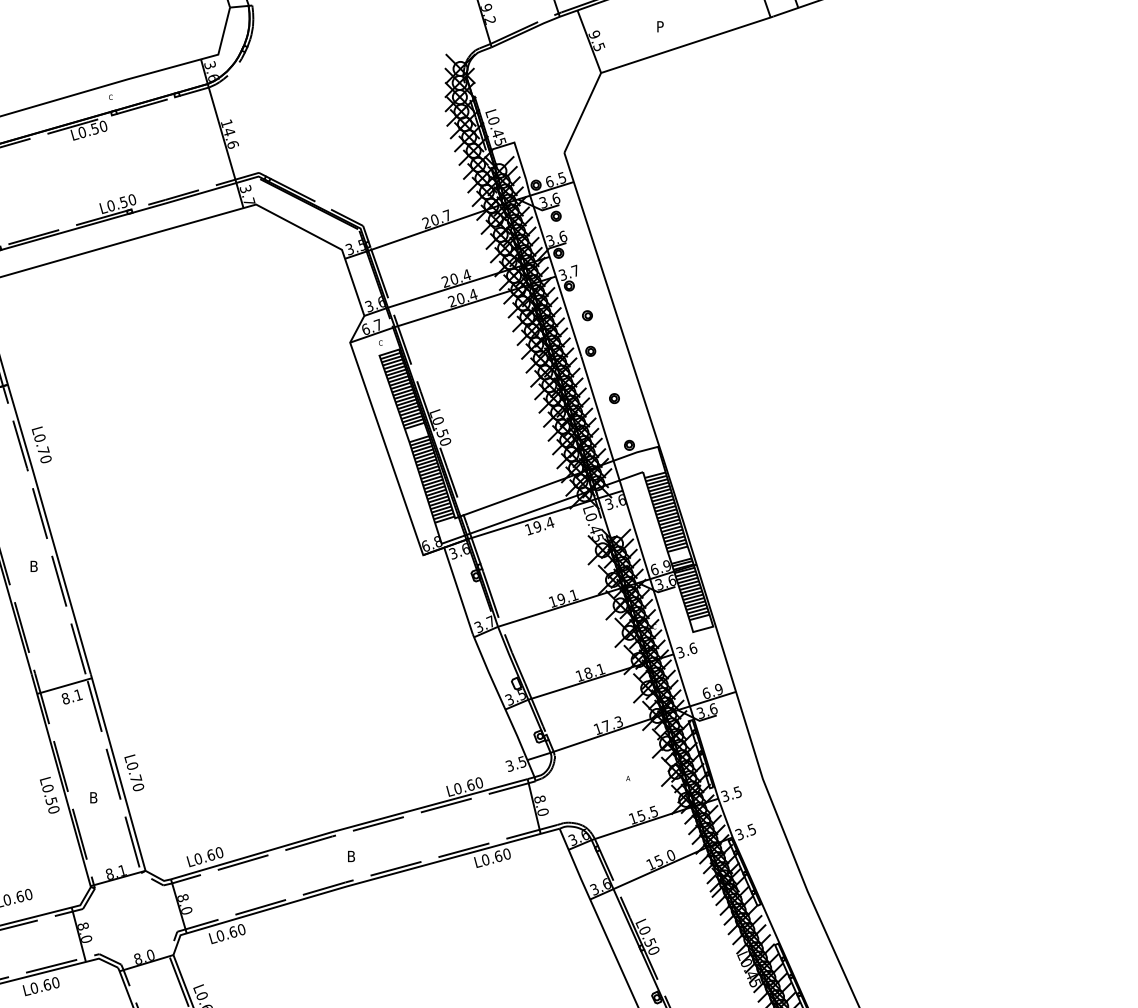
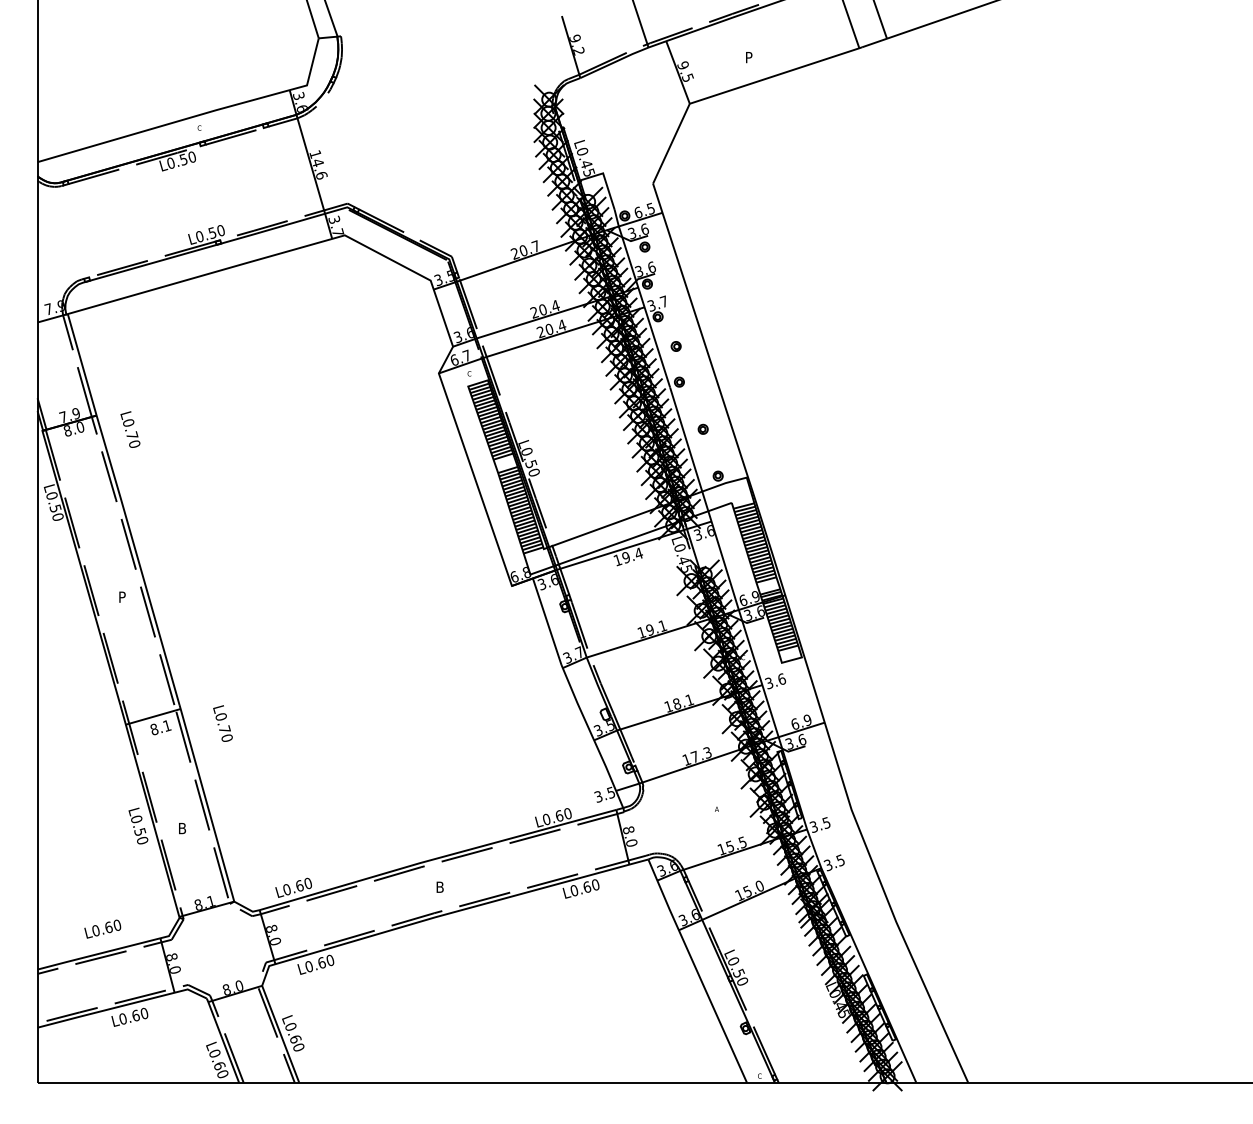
text: (41, 444) -> (130, 429), moved
text: (34, 566) -> (123, 597), B -> P
text: (133, 772) -> (222, 723), moved

